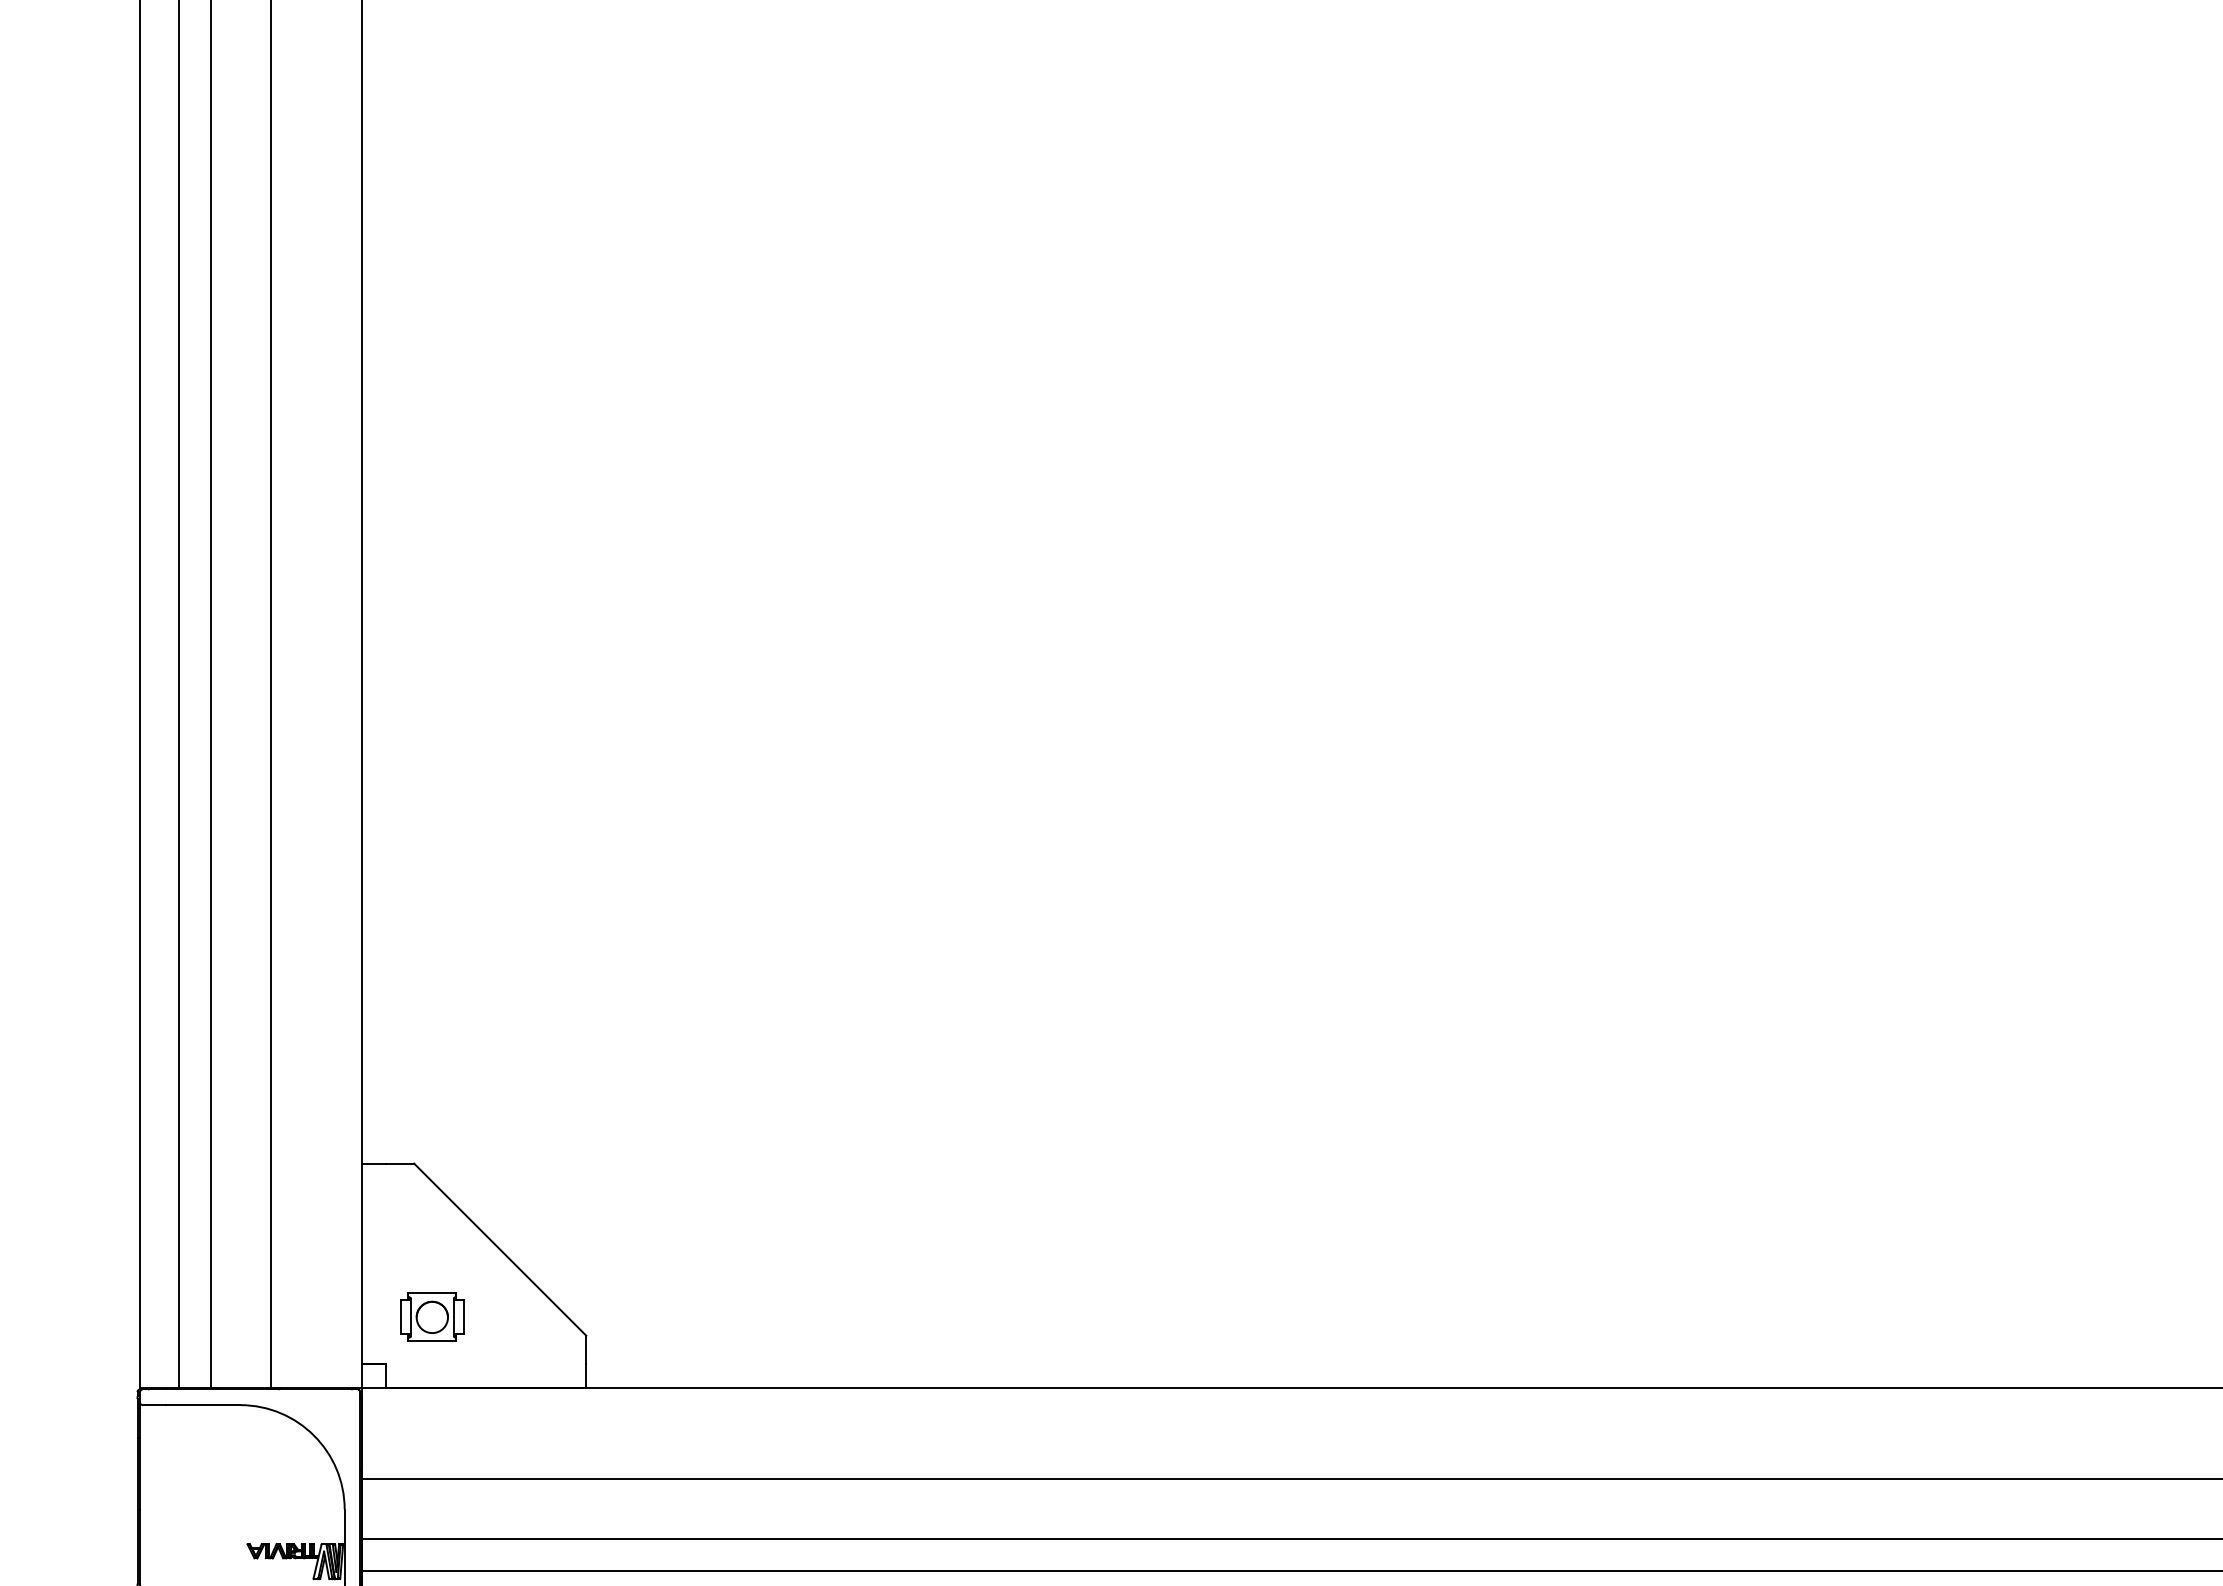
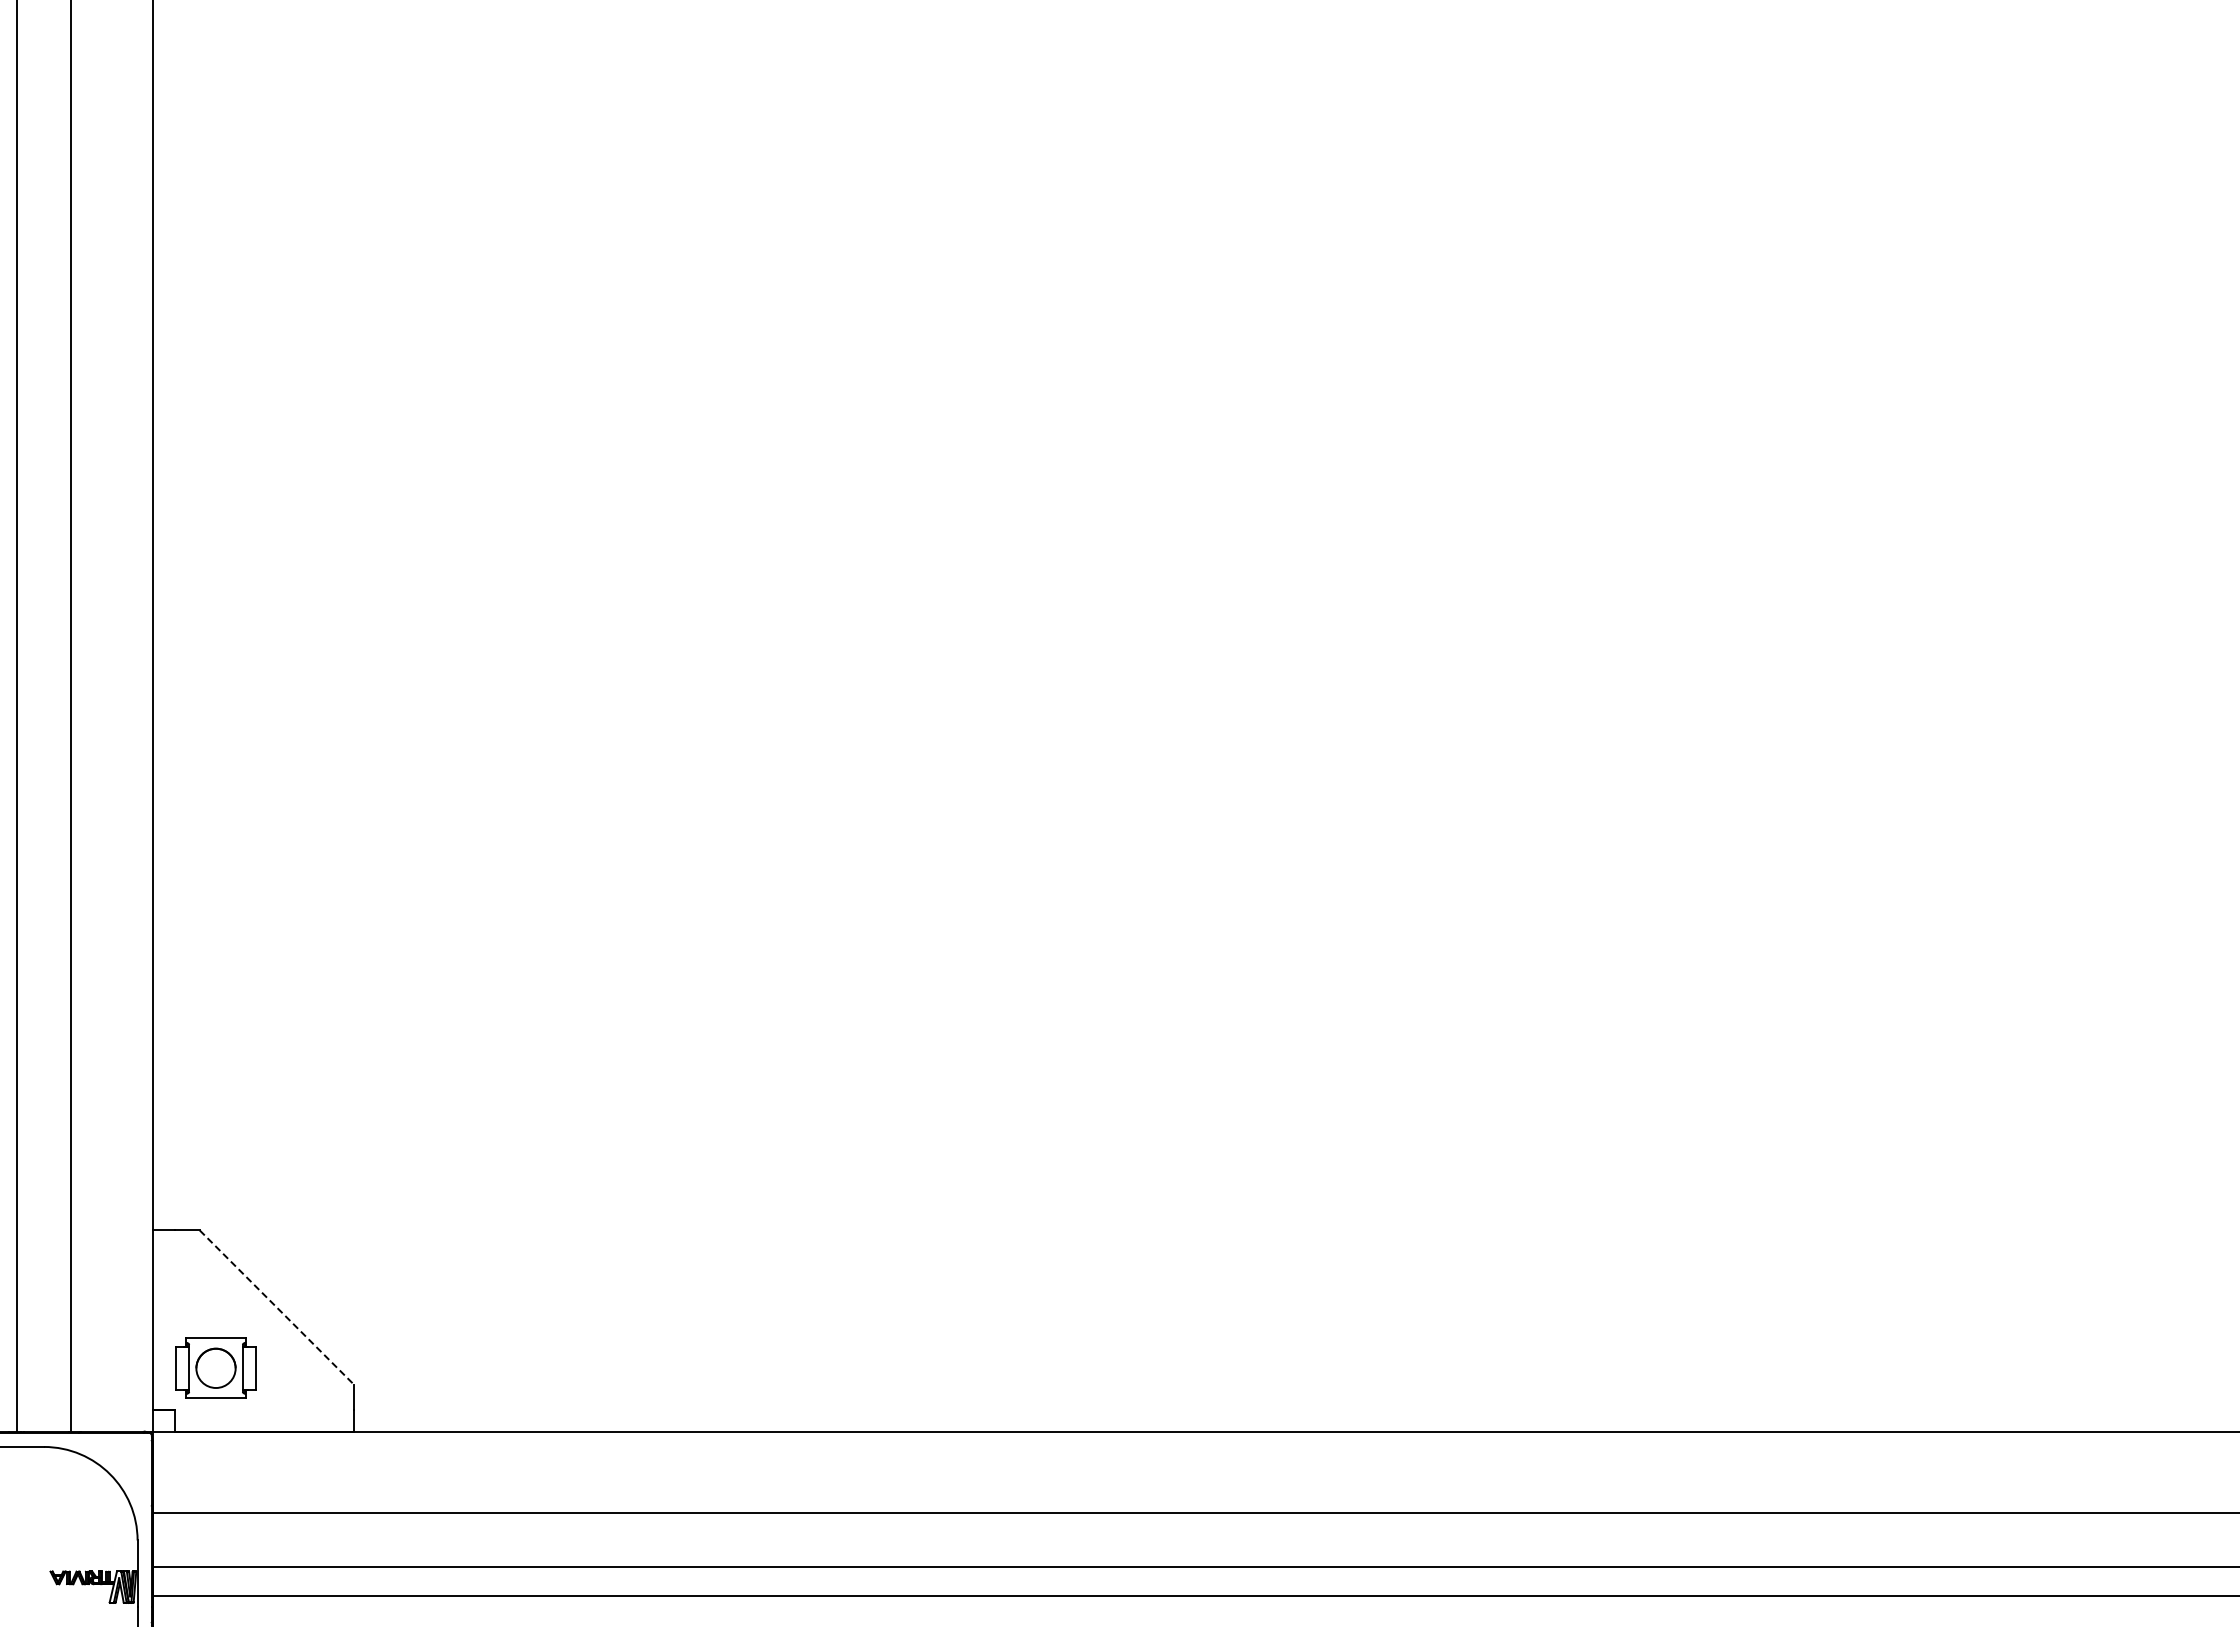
line: (500, 1249) -> (277, 1307), solid -> dashed
part: (432, 1317) -> (216, 1368), size x1.4

